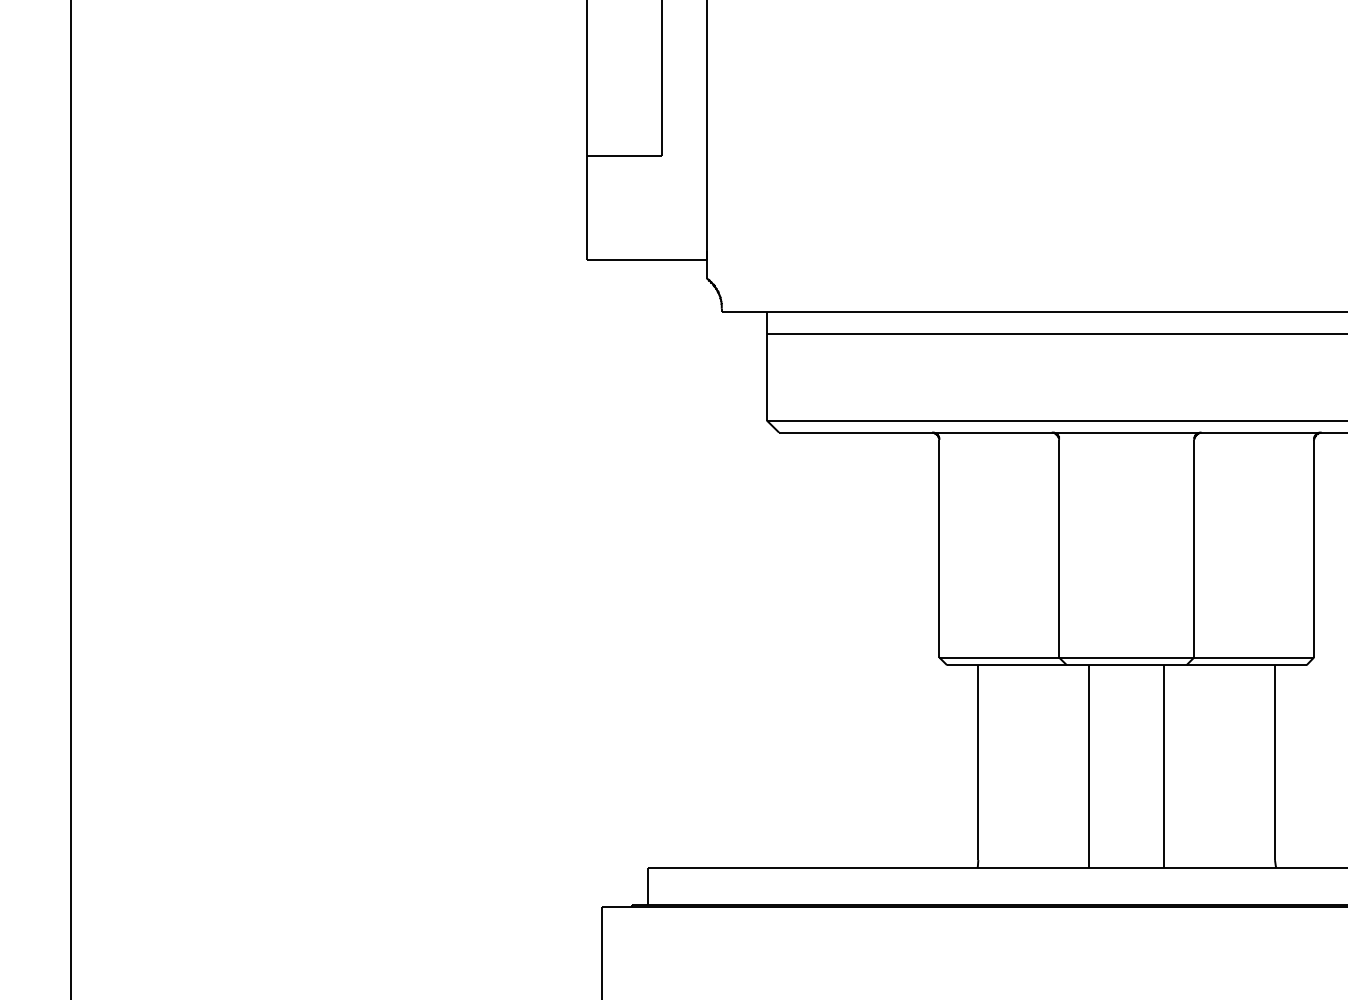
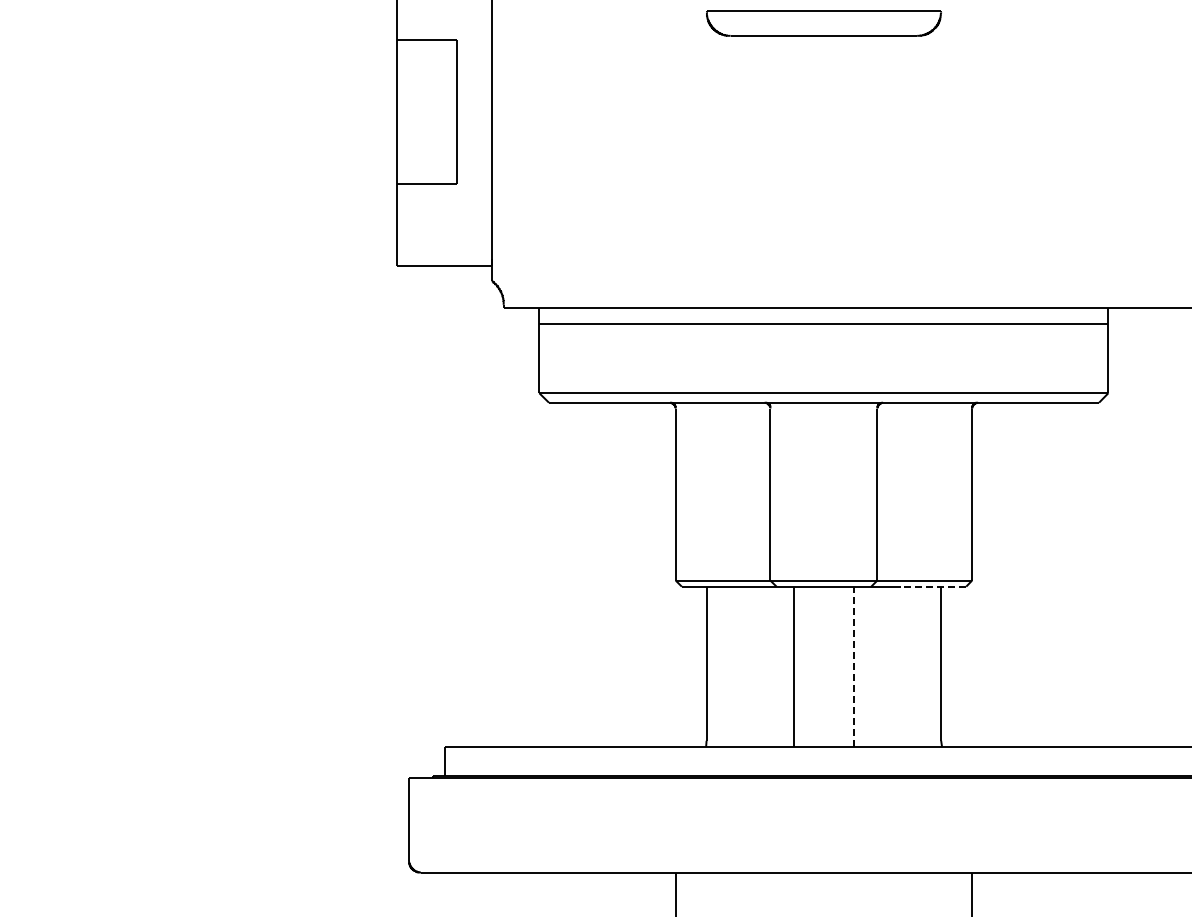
line: (1265, 664) -> (933, 586), solid -> dashed
line: (1164, 766) -> (853, 666), solid -> dashed

